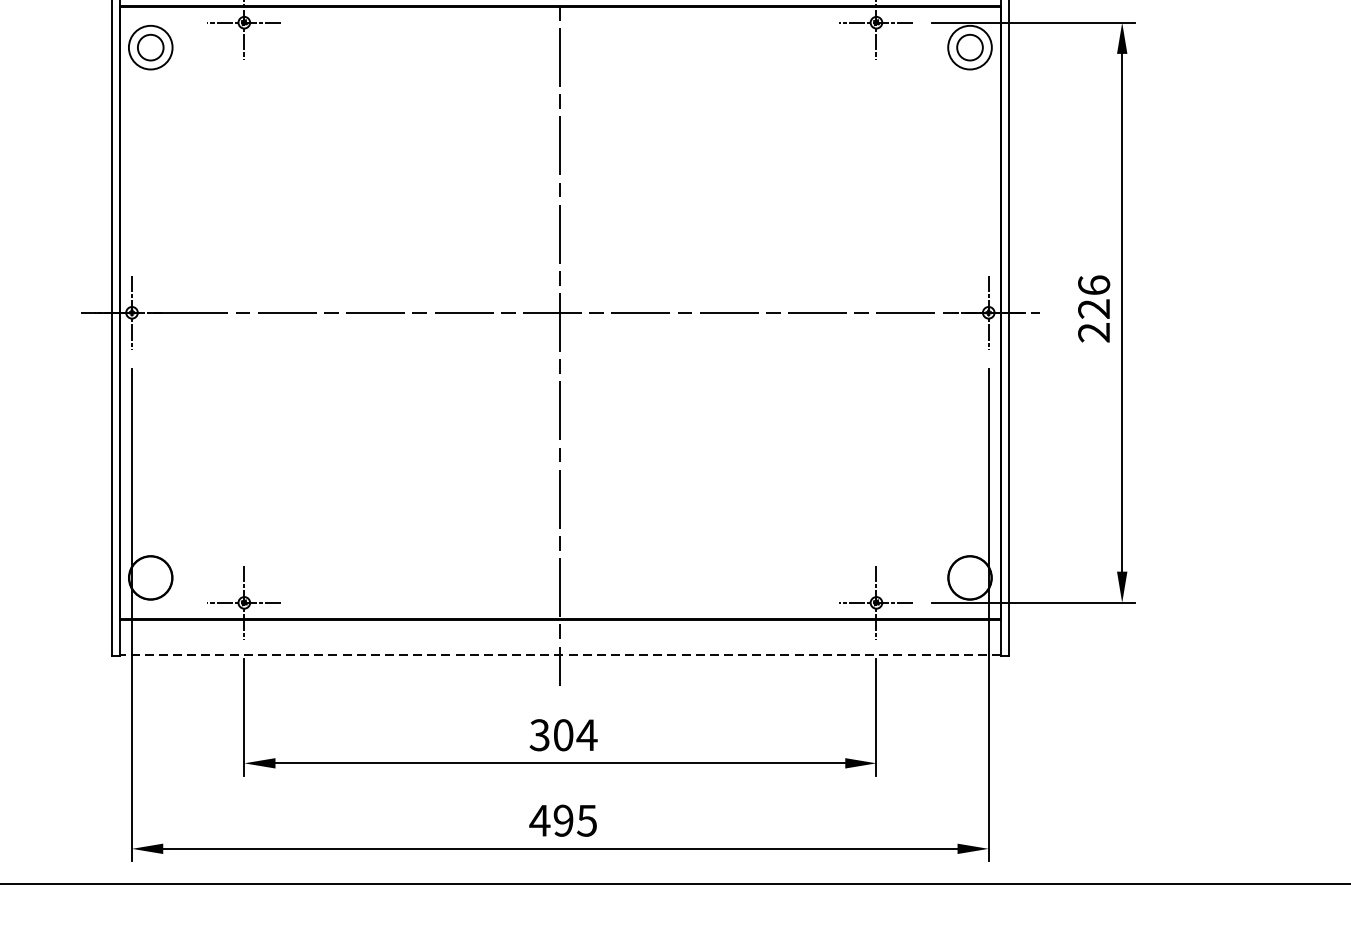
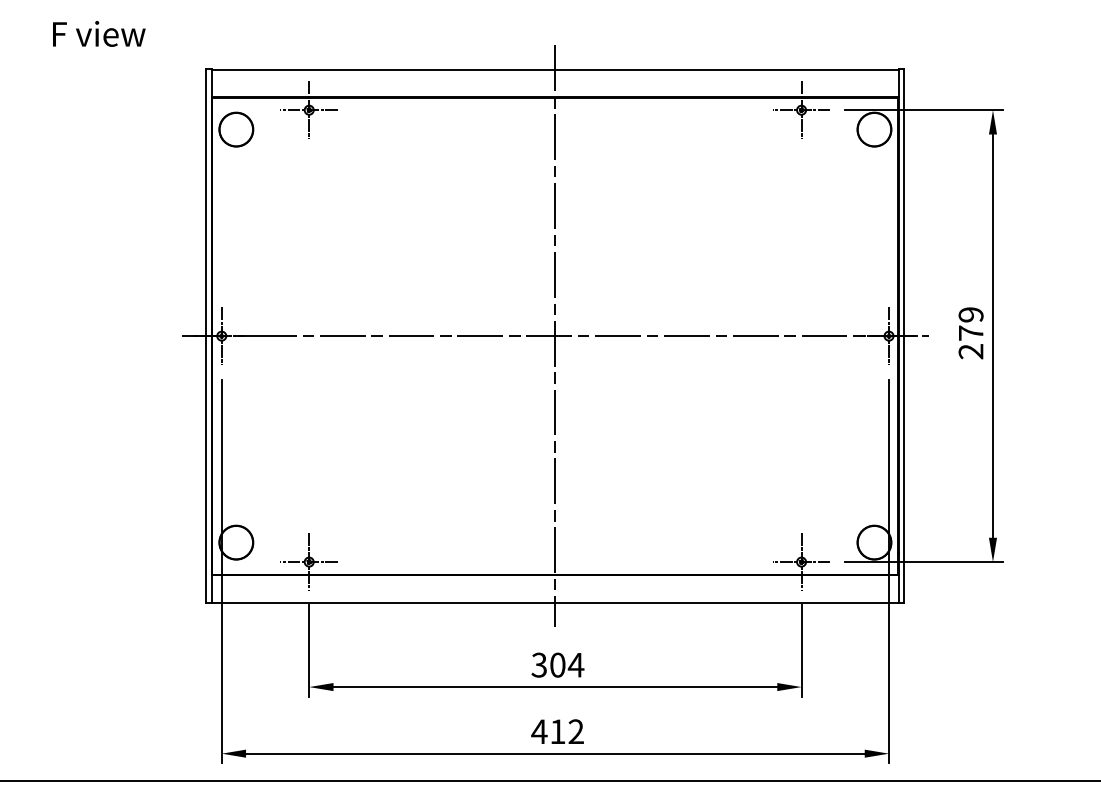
circle: (150, 47) -> (236, 129), size x1.67
circle: (970, 47) -> (874, 129), size x1.67
text: (1093, 296) -> (970, 323), 226 -> 279
line: (559, 654) -> (554, 602), dashed -> solid
text: (574, 820) -> (566, 731), 495 -> 412

